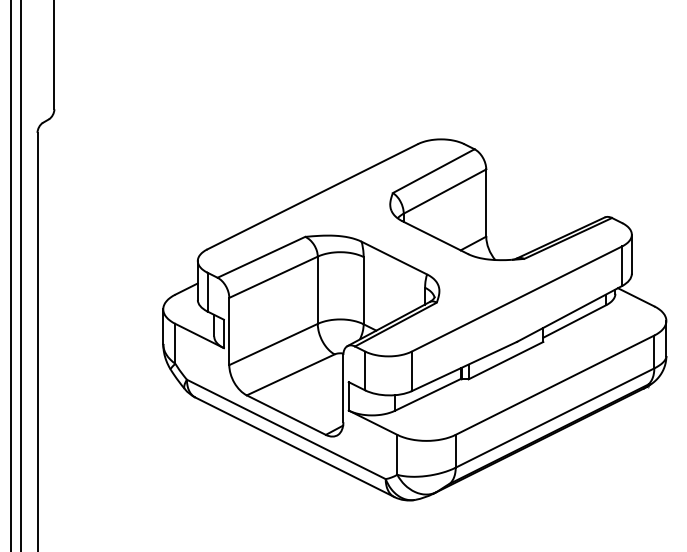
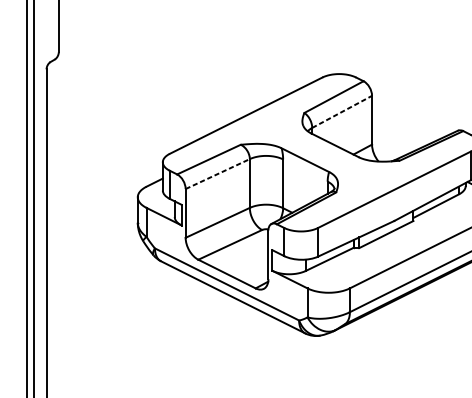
line: (445, 191) -> (342, 111), solid -> dashed
line: (273, 277) -> (217, 174), solid -> dashed

